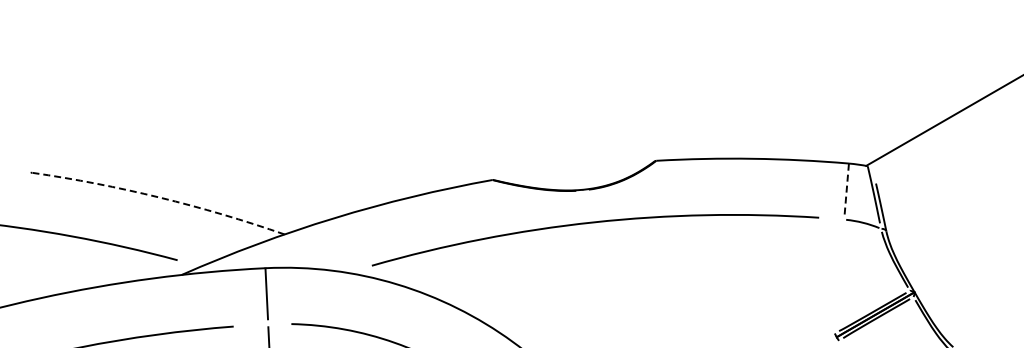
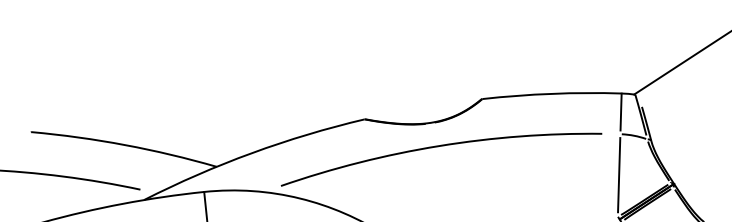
line: (846, 189) -> (620, 112), dashed -> solid
arc: (159, 197) -> (124, 145), dashed -> solid
line: (839, 275) -> (619, 174), added

